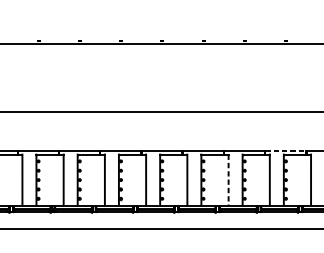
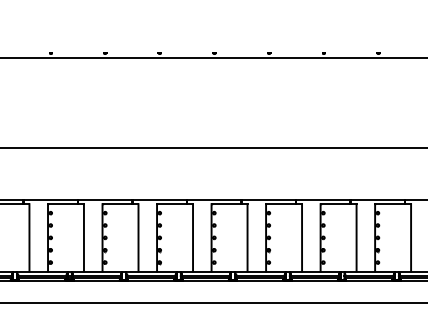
line: (285, 151) -> (377, 199), dashed -> solid
line: (228, 179) -> (302, 237), dashed -> solid

